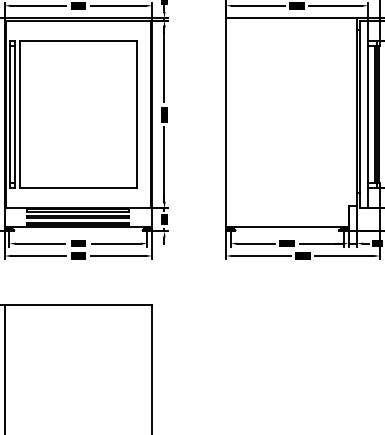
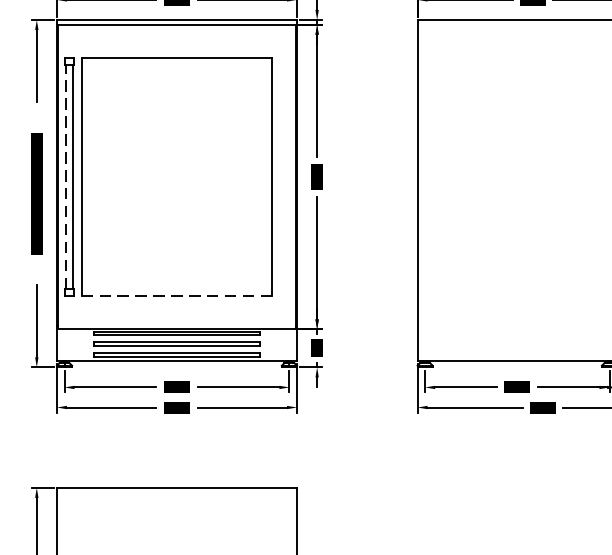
line: (10, 114) -> (66, 176), solid -> dashed
line: (78, 187) -> (177, 295), solid -> dashed

